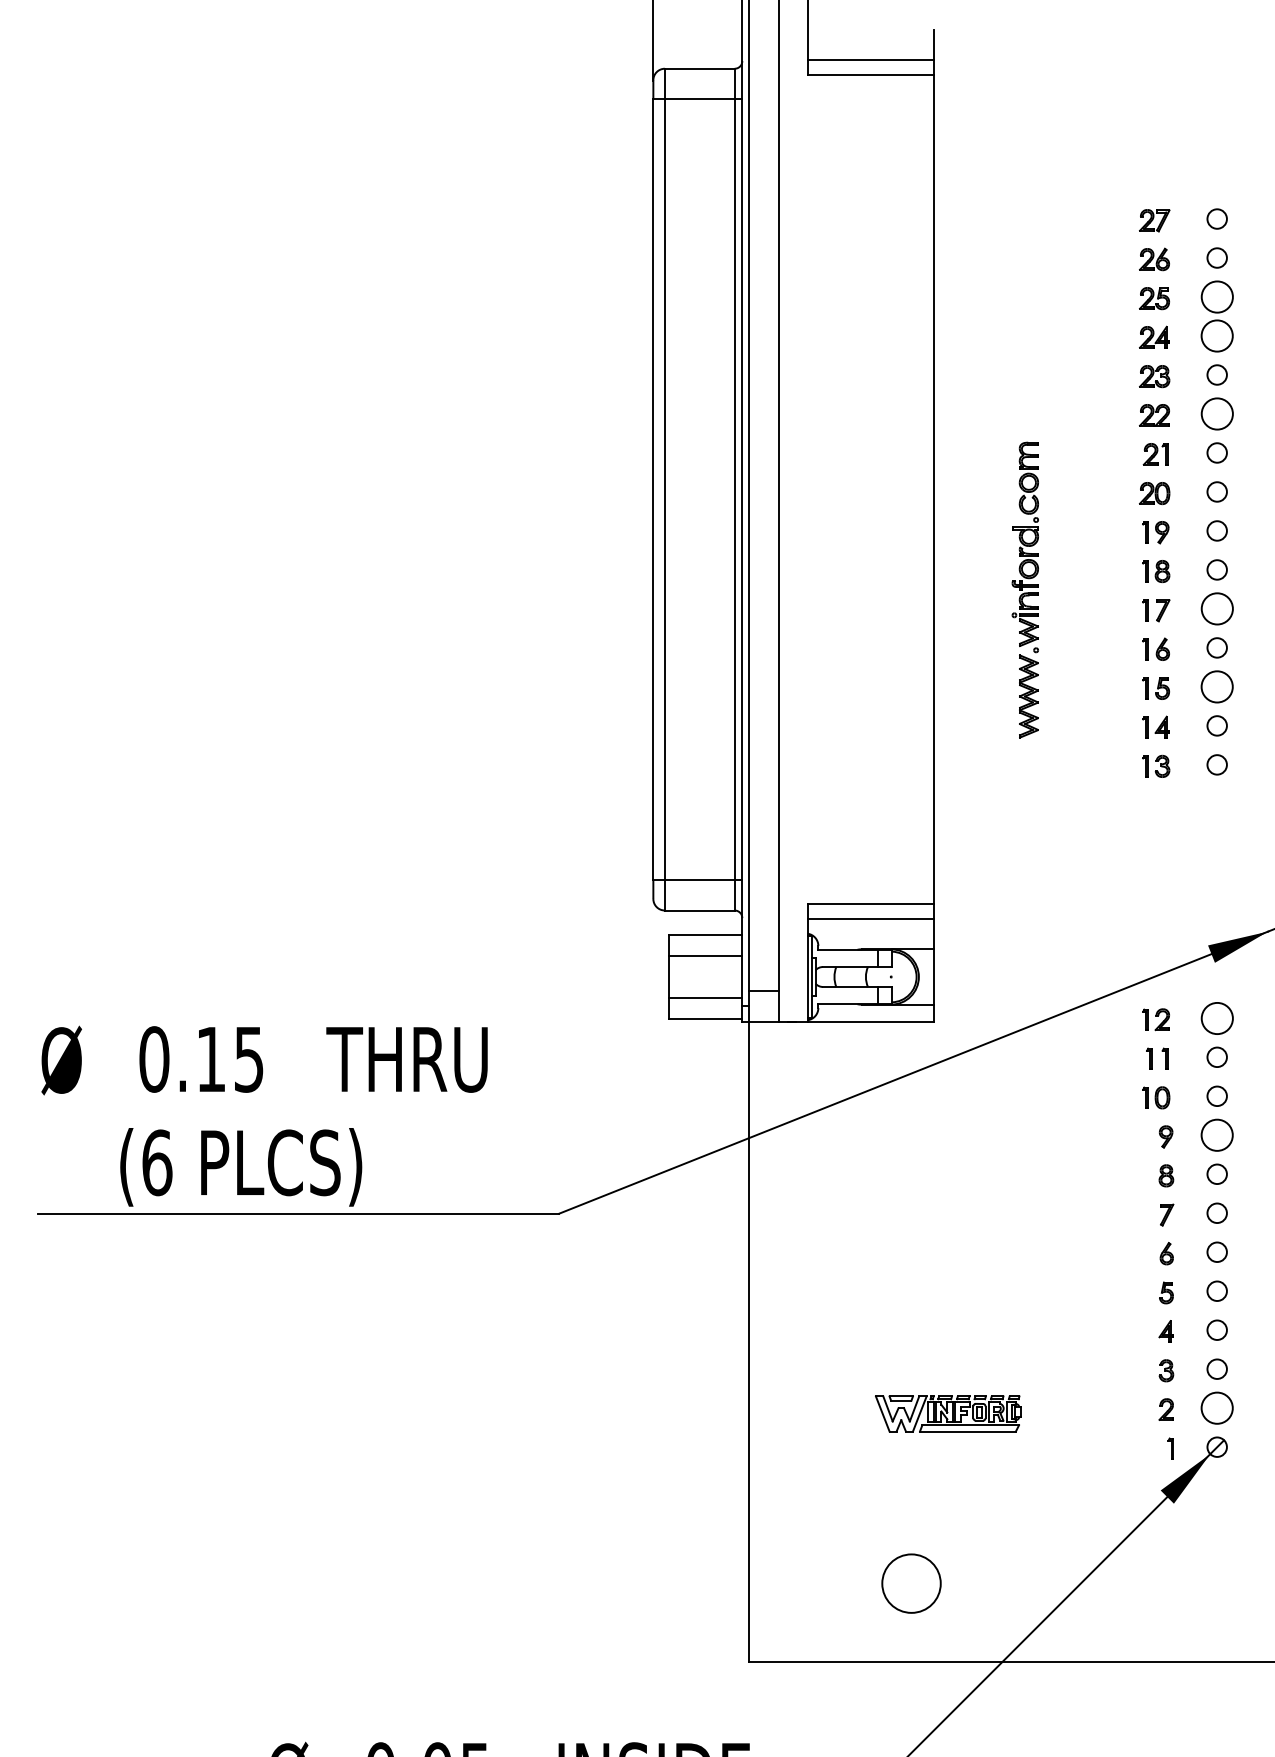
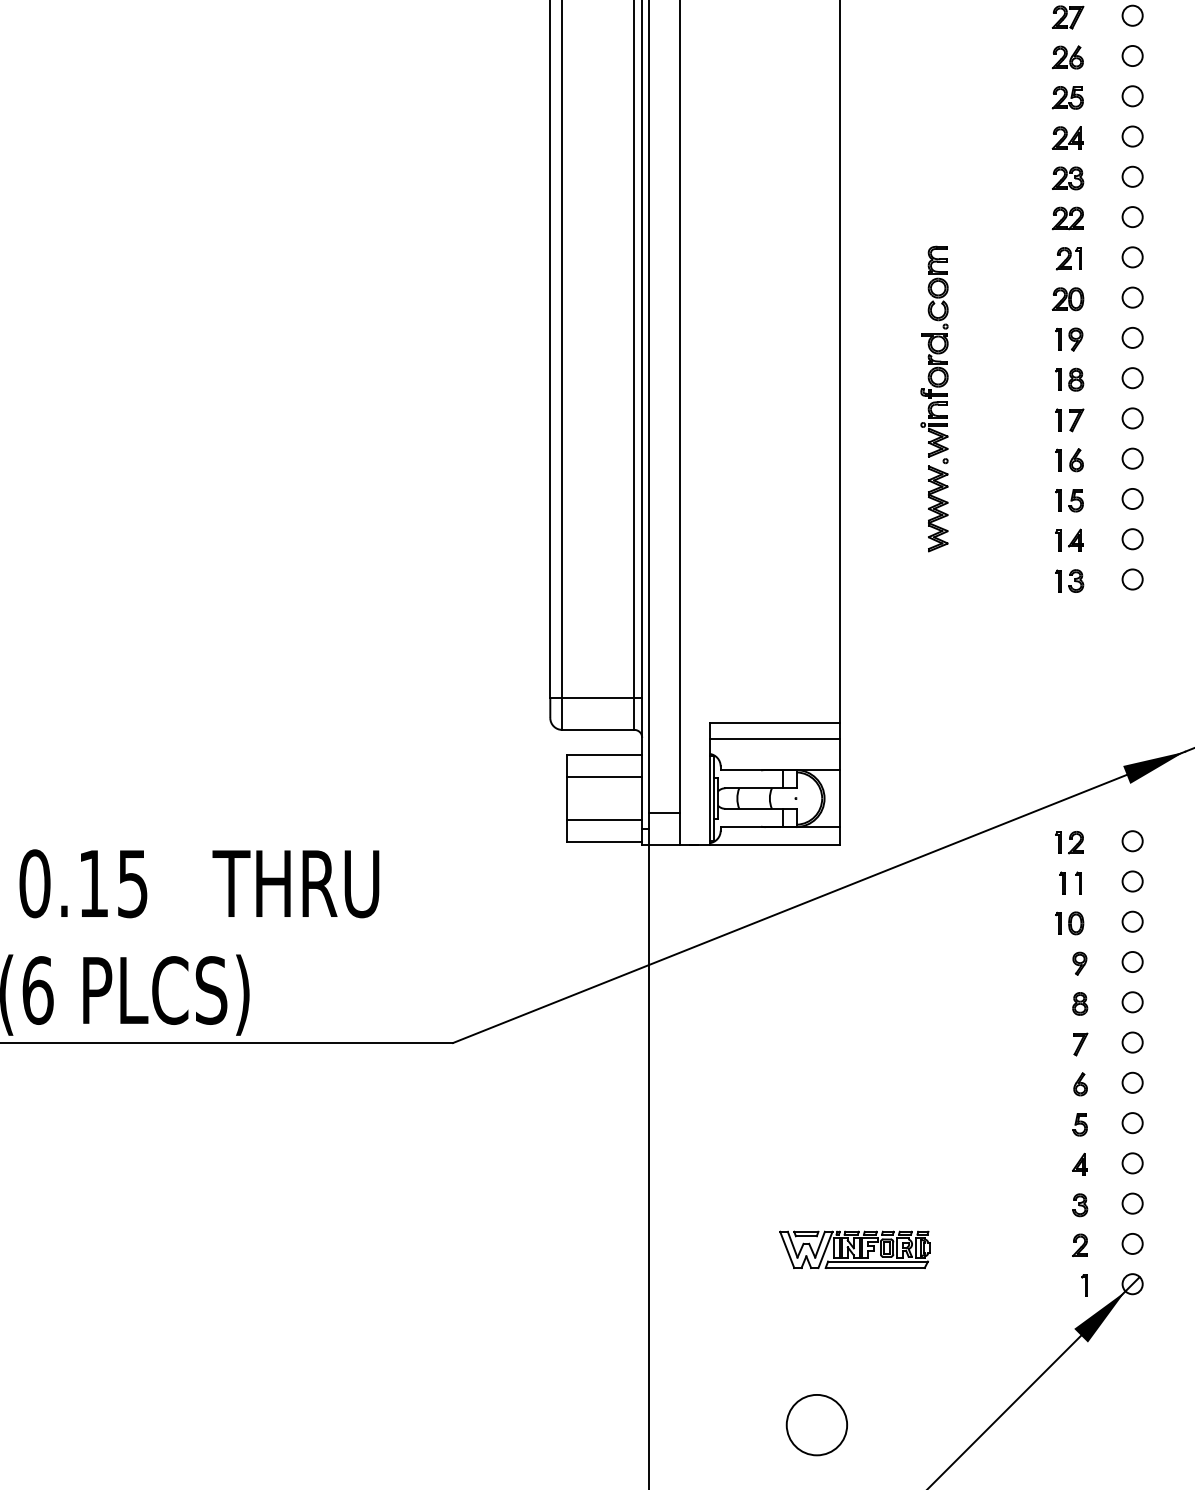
circle: (1216, 296) -> (1131, 95), size x0.62
circle: (1216, 335) -> (1131, 136), size x0.62
circle: (1216, 413) -> (1131, 216), size x0.62
circle: (1216, 608) -> (1131, 417), size x0.62
circle: (1216, 686) -> (1131, 498), size x0.62
circle: (1216, 1017) -> (1131, 840), size x0.62
circle: (1216, 1135) -> (1131, 962), size x0.62
circle: (1216, 1407) -> (1131, 1243), size x0.62

